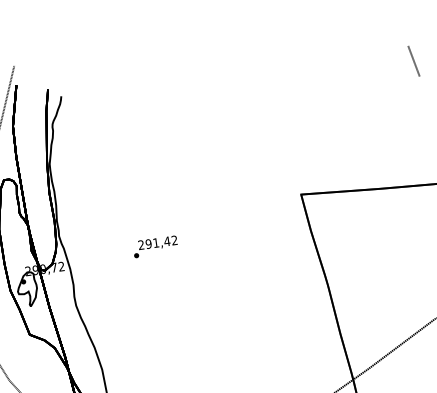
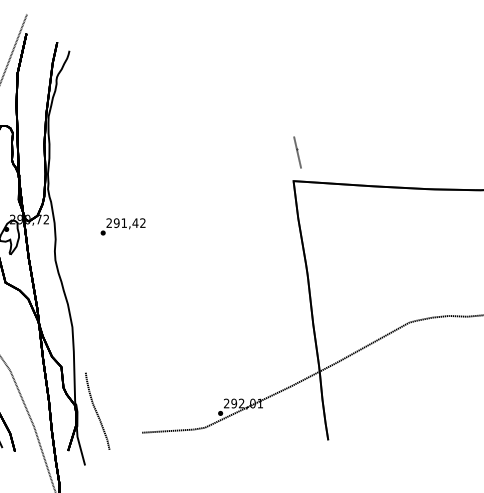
line: (413, 61) -> (297, 152), moved
text: (154, 246) -> (122, 226), moved

